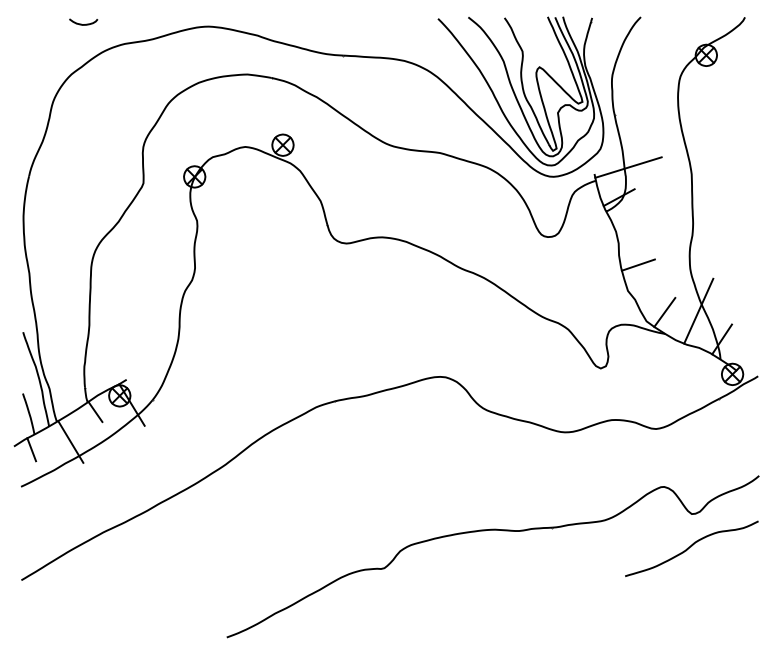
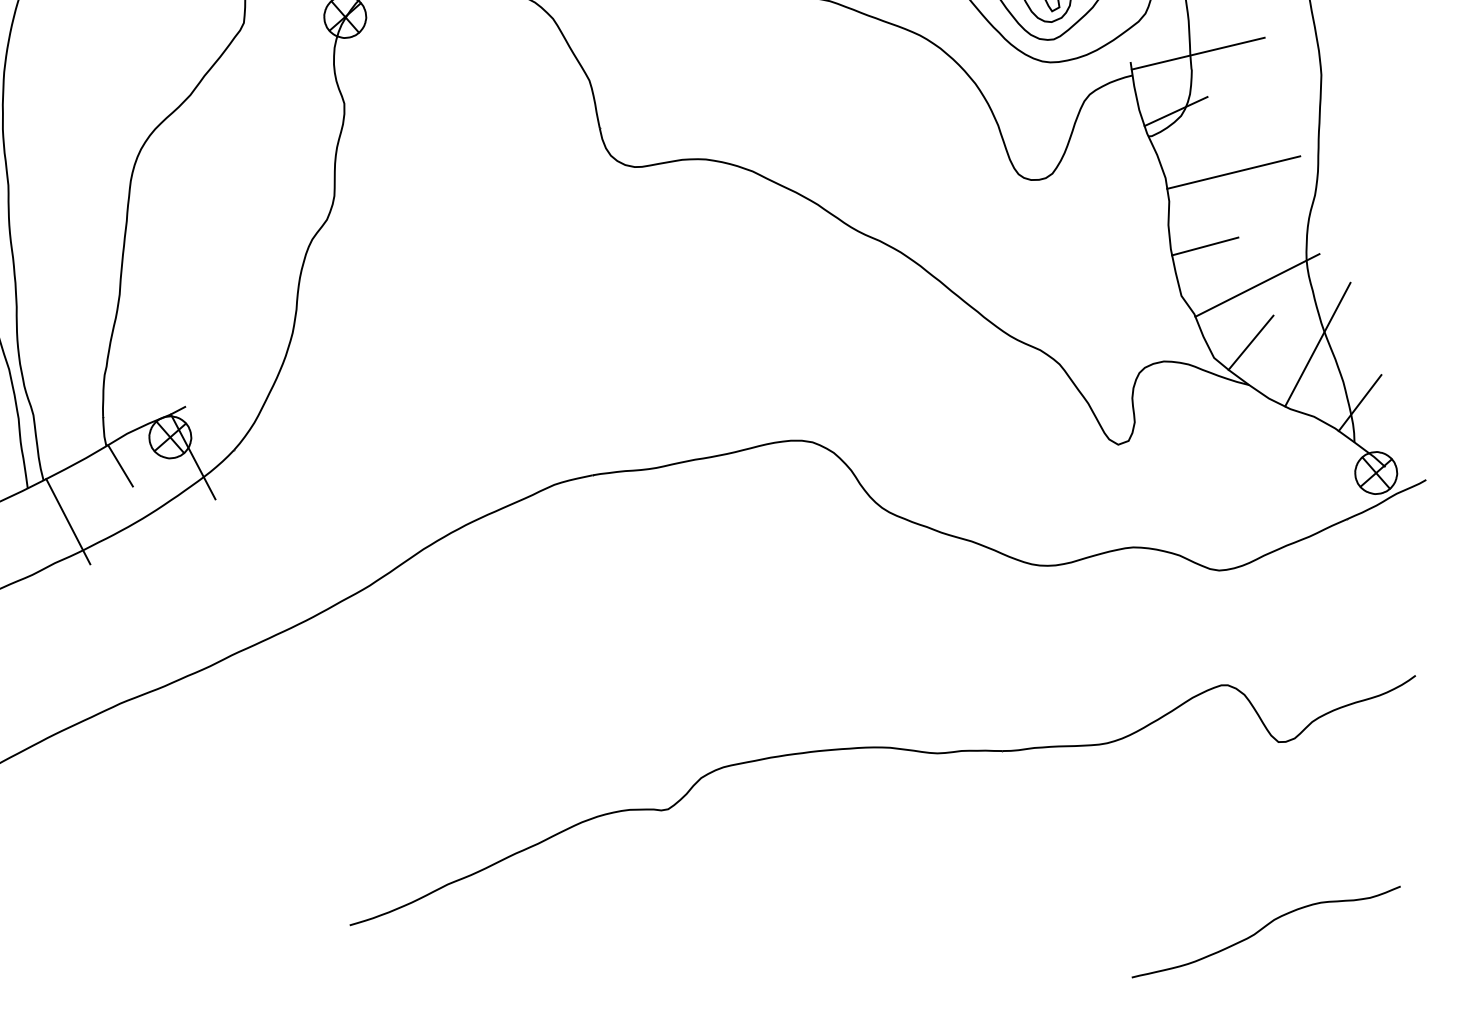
line: (650, 226) -> (1233, 172), added
line: (665, 283) -> (1256, 286), added
curve: (690, 547) -> (1263, 929), moved

